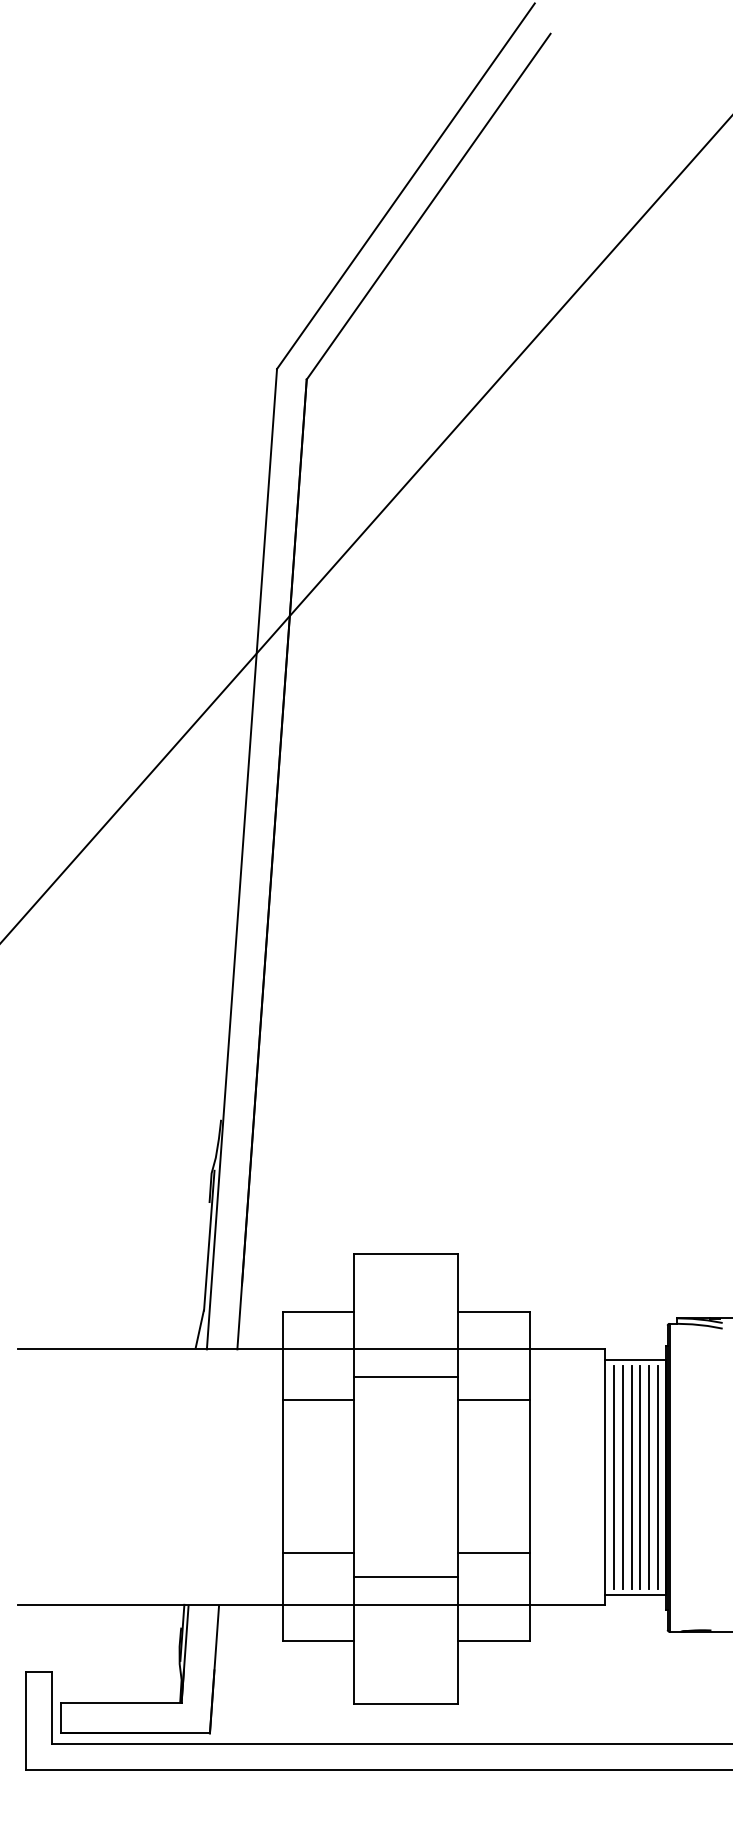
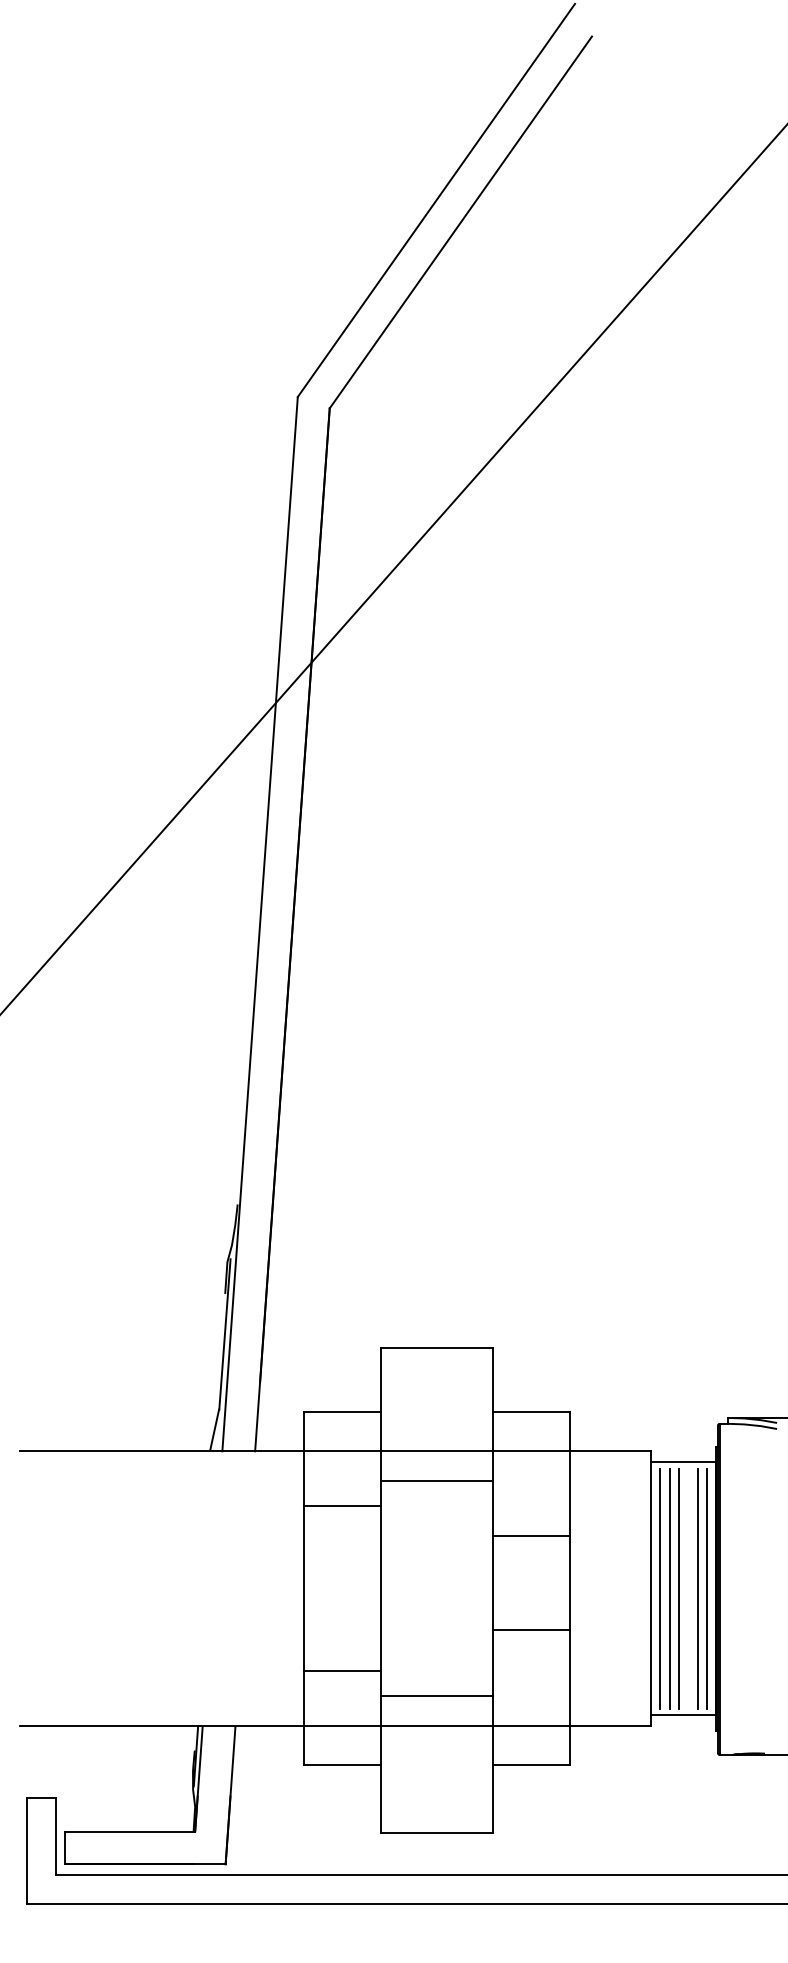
line: (494, 1400) -> (531, 1536), moved
line: (640, 1476) -> (688, 1588), removed
line: (494, 1553) -> (531, 1629), moved

